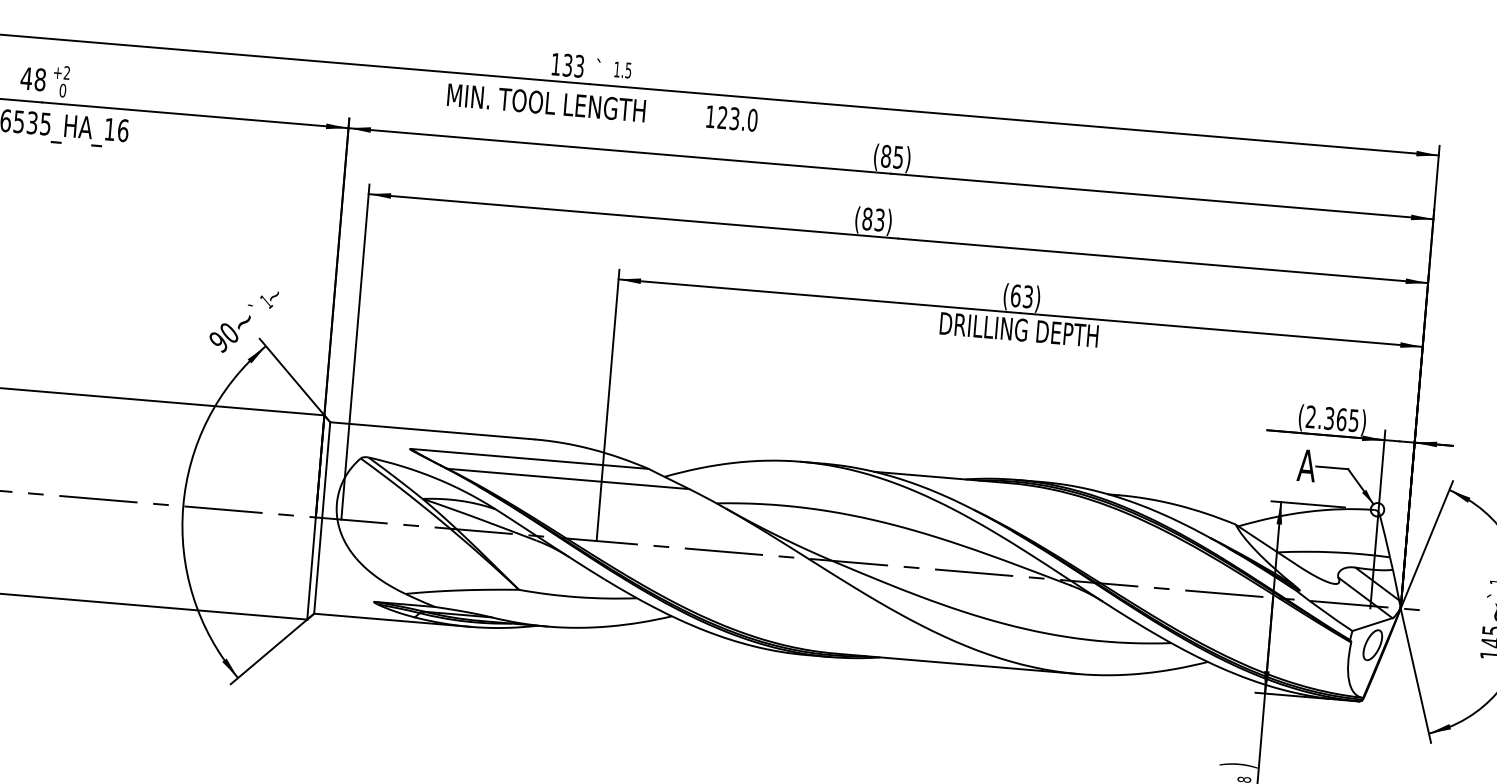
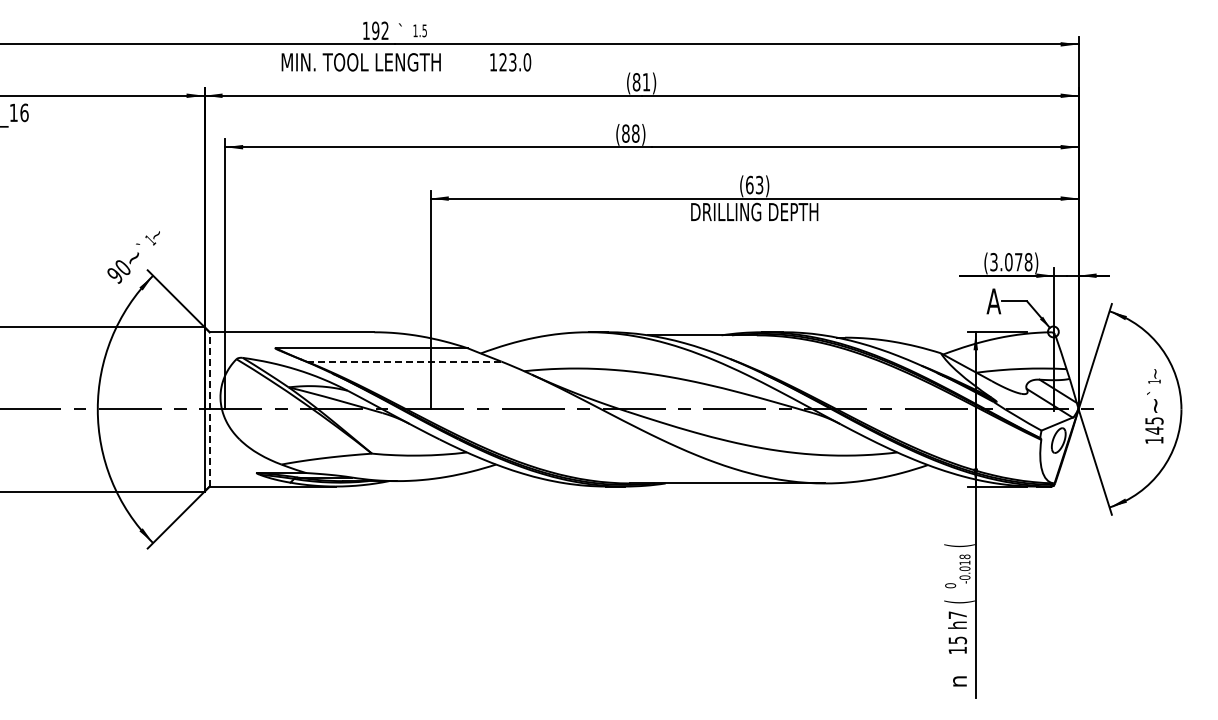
text: (573, 65) -> (380, 30), 133 -> 192
text: (898, 157) -> (646, 82), (85) -> (81)
text: (879, 219) -> (635, 133), (83) -> (88)
text: (1332, 419) -> (1011, 262), (2.365) -> (3.078)
line: (567, 478) -> (403, 361), solid -> dashed
line: (322, 516) -> (209, 408), solid -> dashed
text: (1238, 765) -> (959, 545), ) -> (

